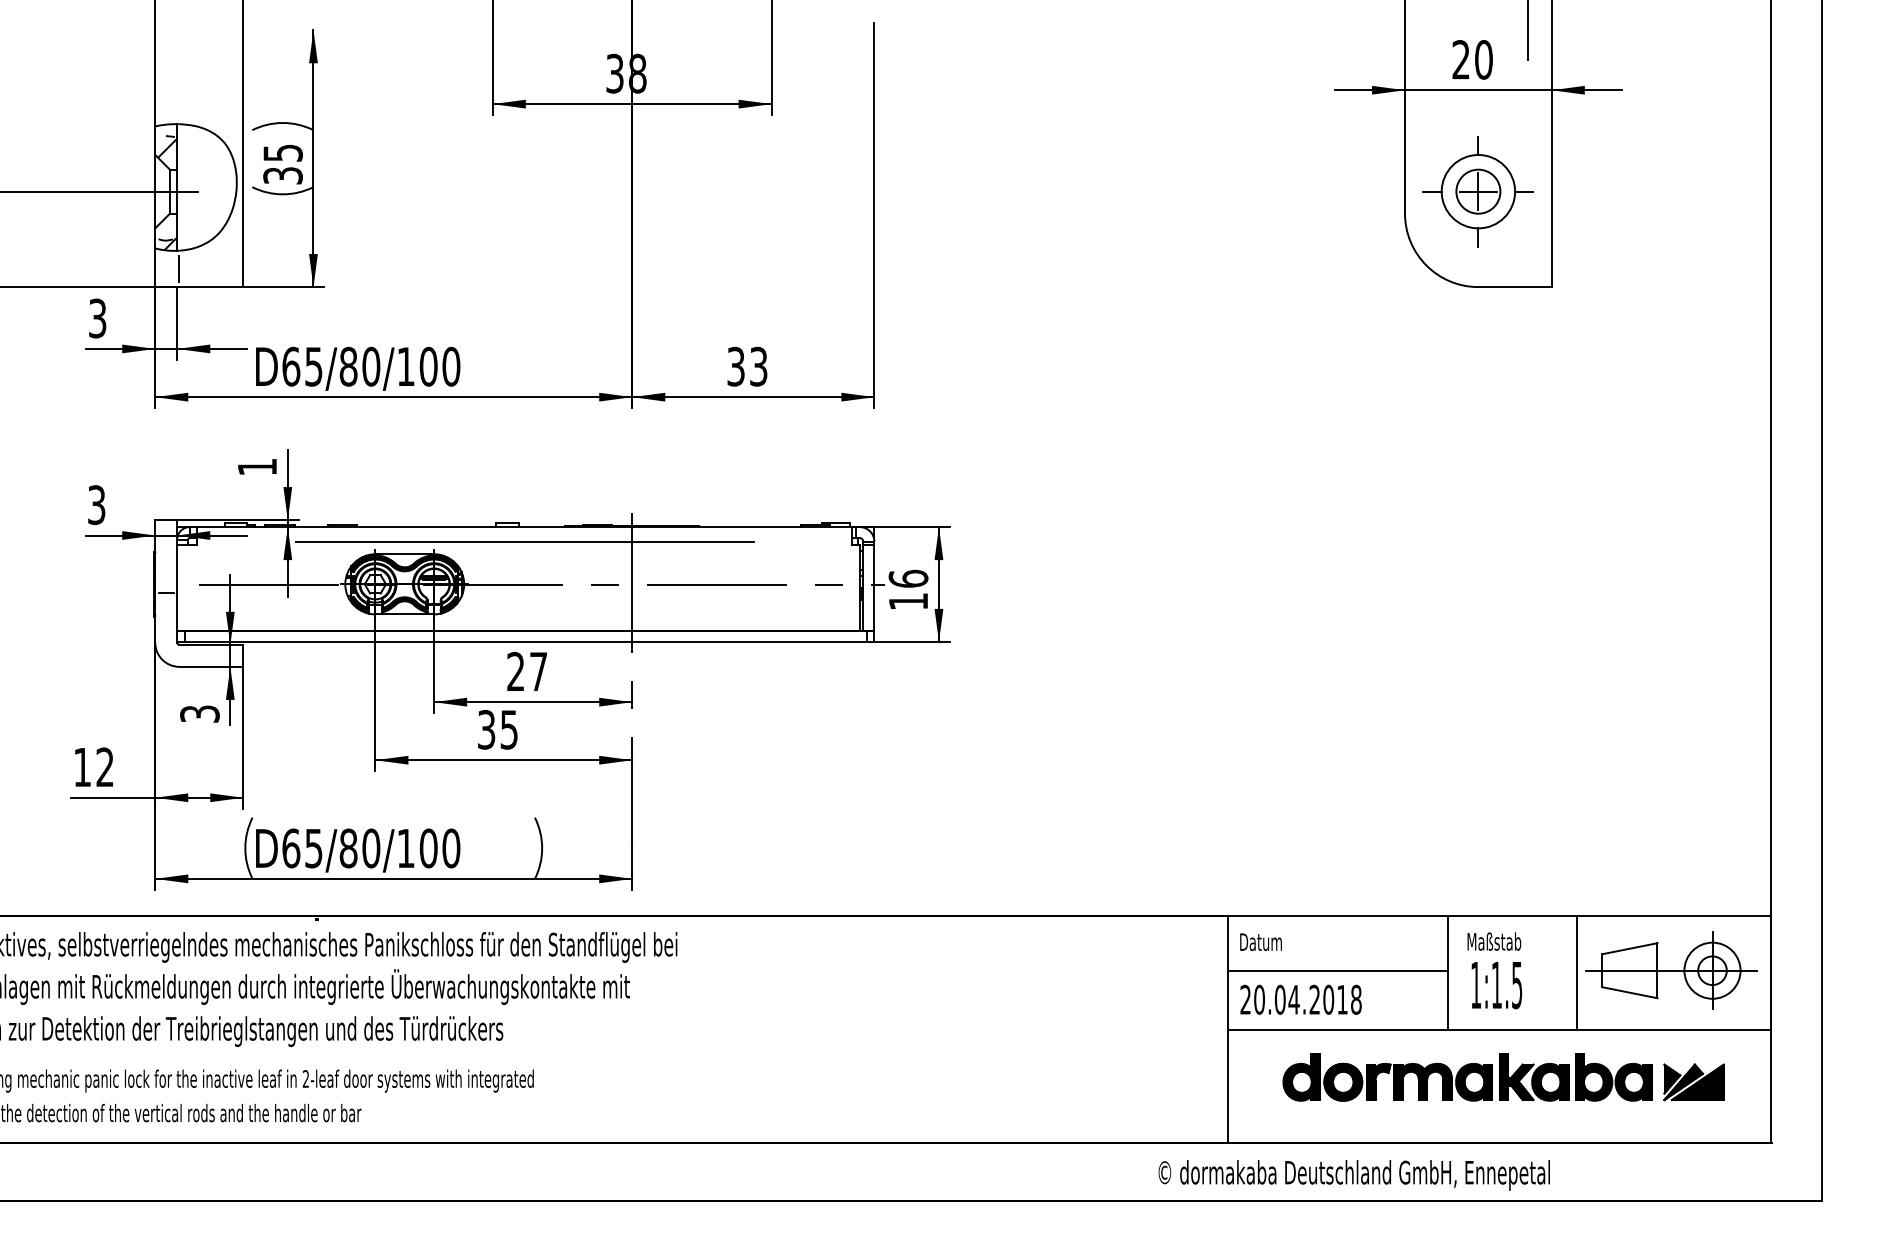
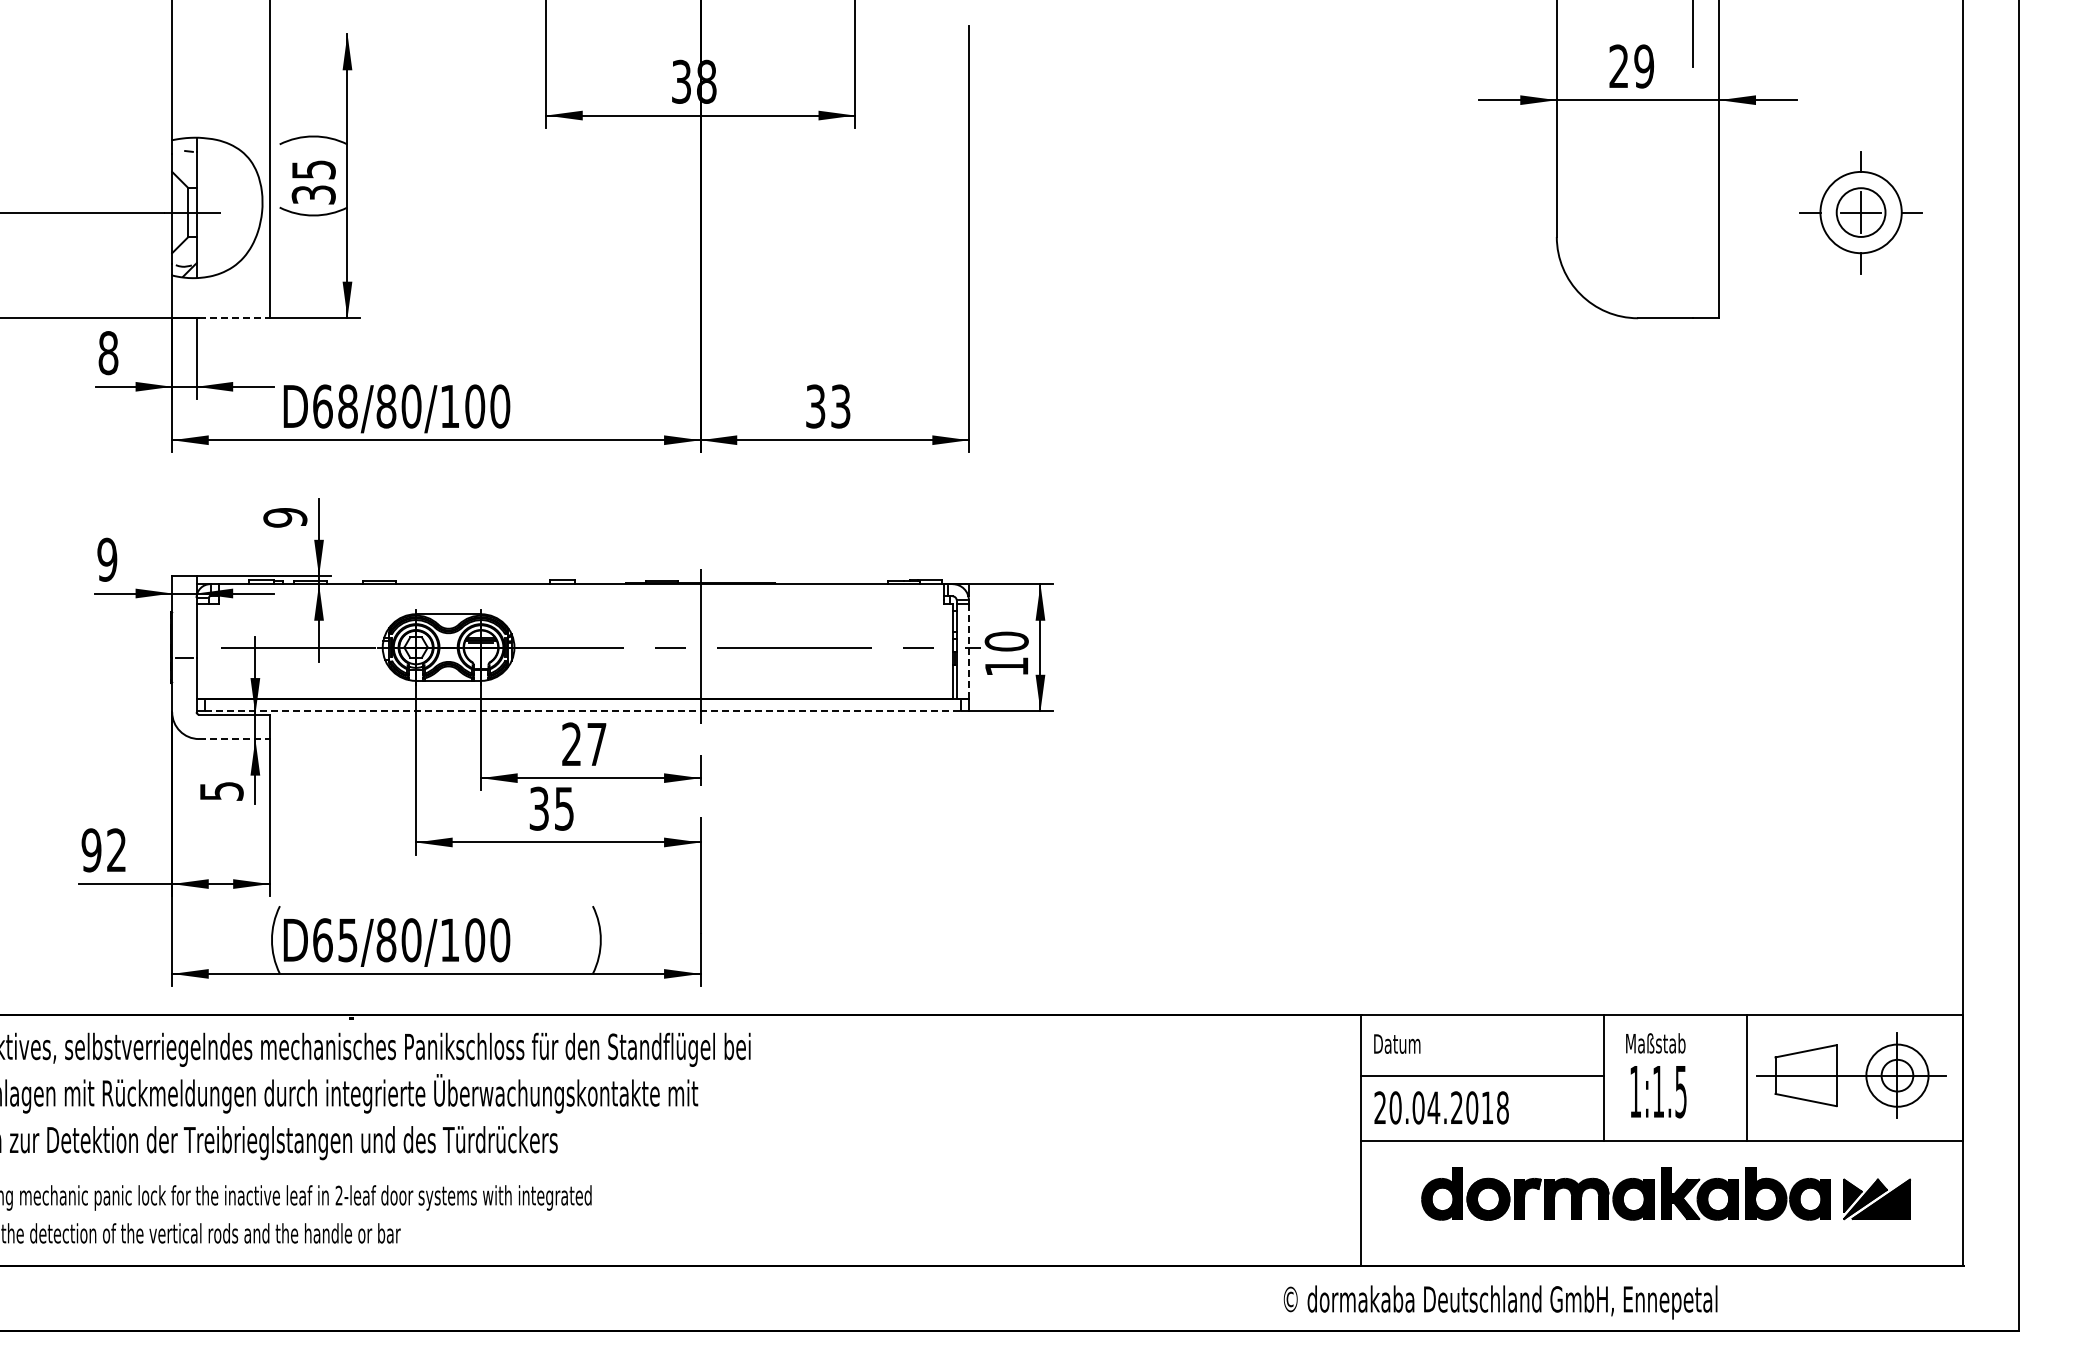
text: (1484, 59) -> (1644, 66), 20 -> 29
hatch: (167, 148) -> (185, 164), removed
part: (1477, 191) -> (1860, 212), moved
line: (179, 269) -> (199, 298), removed
line: (211, 287) -> (234, 318), solid -> dashed
text: (97, 318) -> (108, 353), 3 -> 8
text: (313, 366) -> (347, 406), D65/80/100 -> D68/80/100
text: (257, 466) -> (285, 517), 1 -> 9
text: (96, 504) -> (107, 559), 3 -> 9
line: (524, 541) -> (581, 600), removed
text: (908, 578) -> (1006, 641), 16 -> 10
line: (874, 588) -> (968, 652), solid -> dashed
line: (526, 642) -> (583, 711), solid -> dashed
line: (211, 667) -> (234, 739), solid -> dashed
text: (199, 714) -> (221, 791), 3 -> 5
text: (82, 767) -> (91, 850), 12 -> 92

